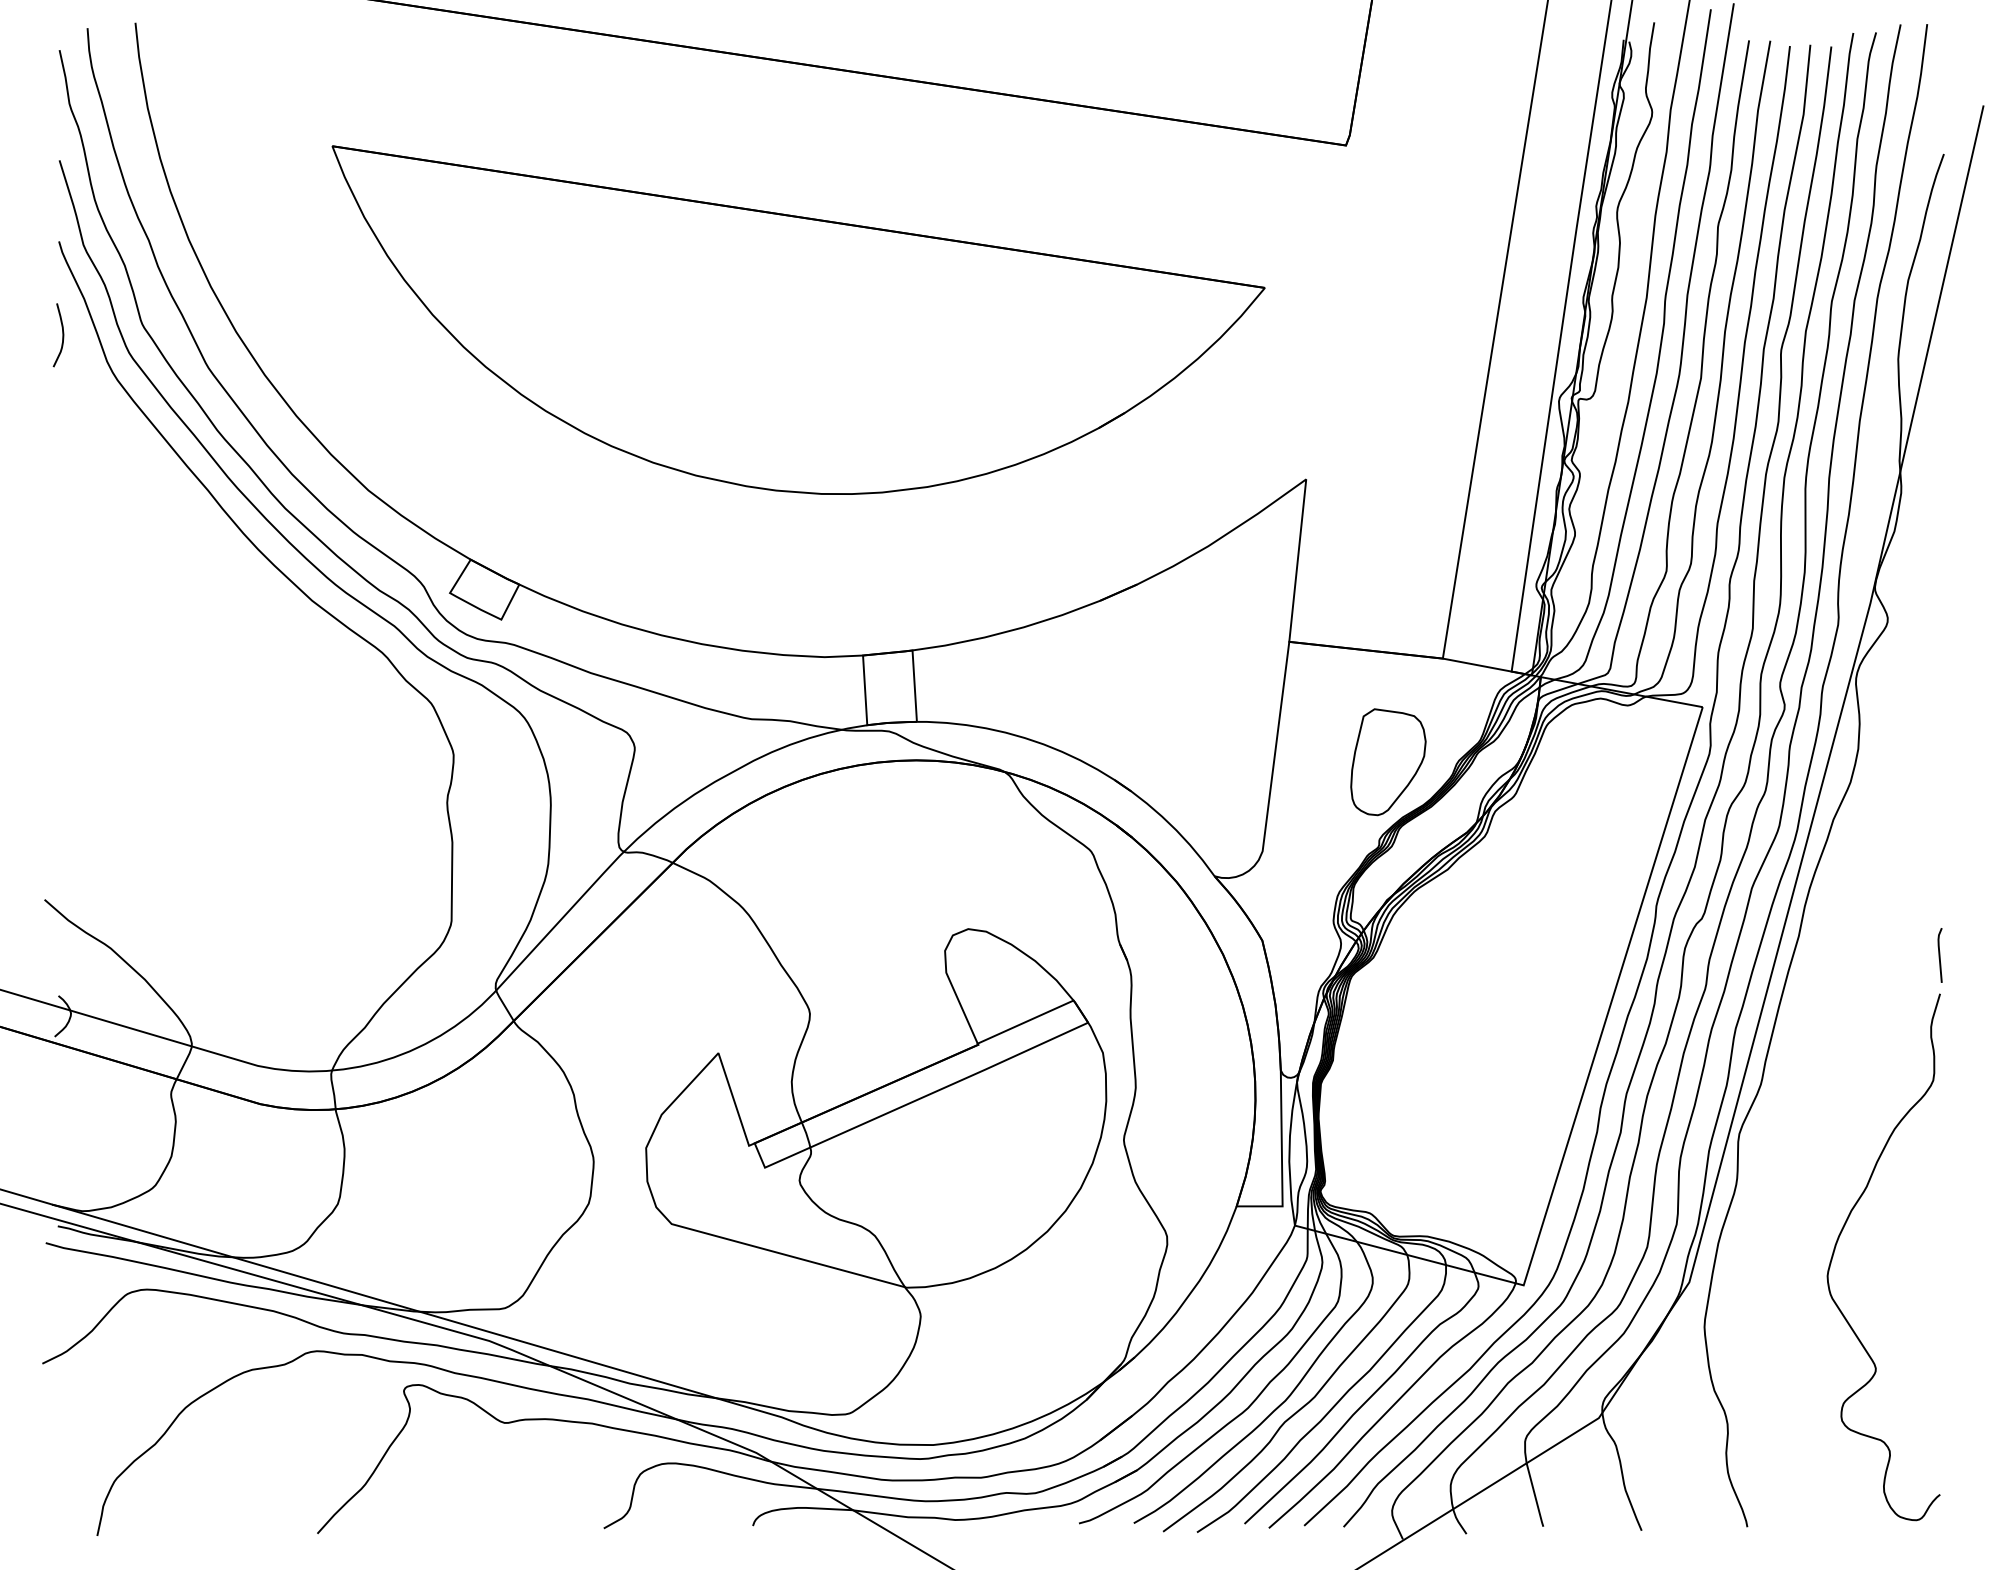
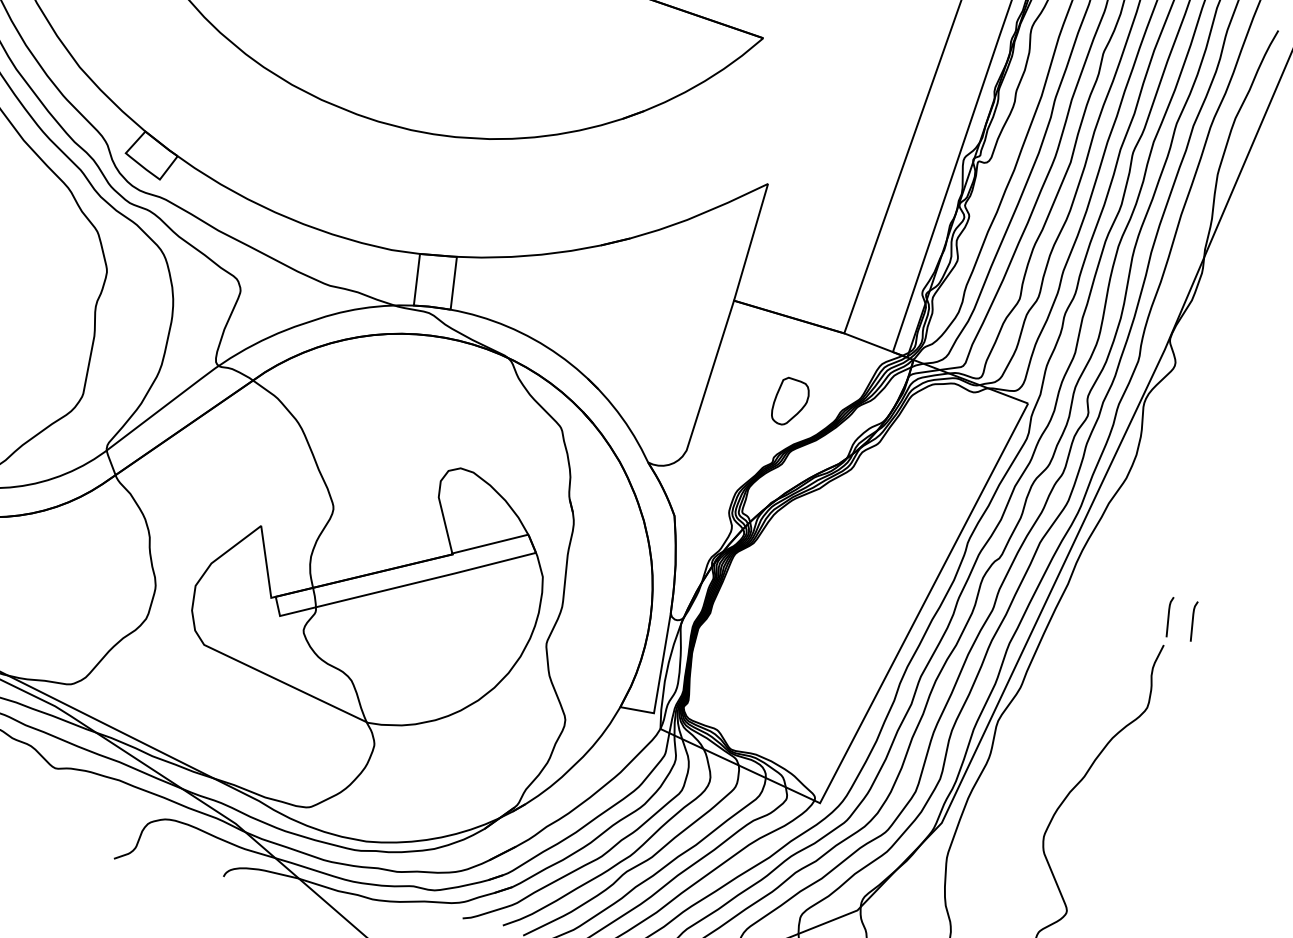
part: (1388, 762) -> (790, 402), size x0.6
line: (1972, 955) -> (1192, 621), added

